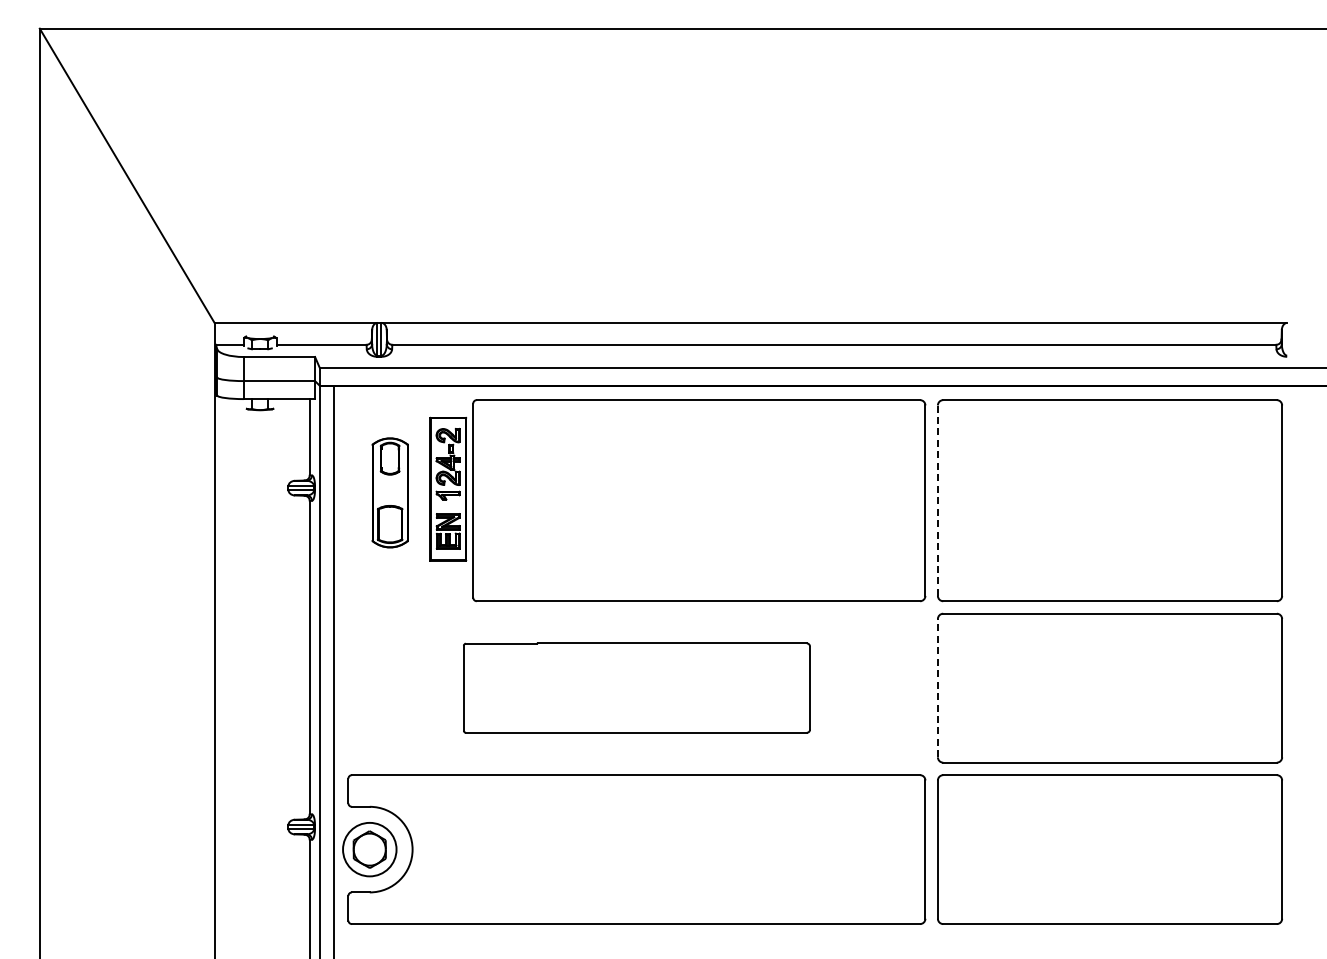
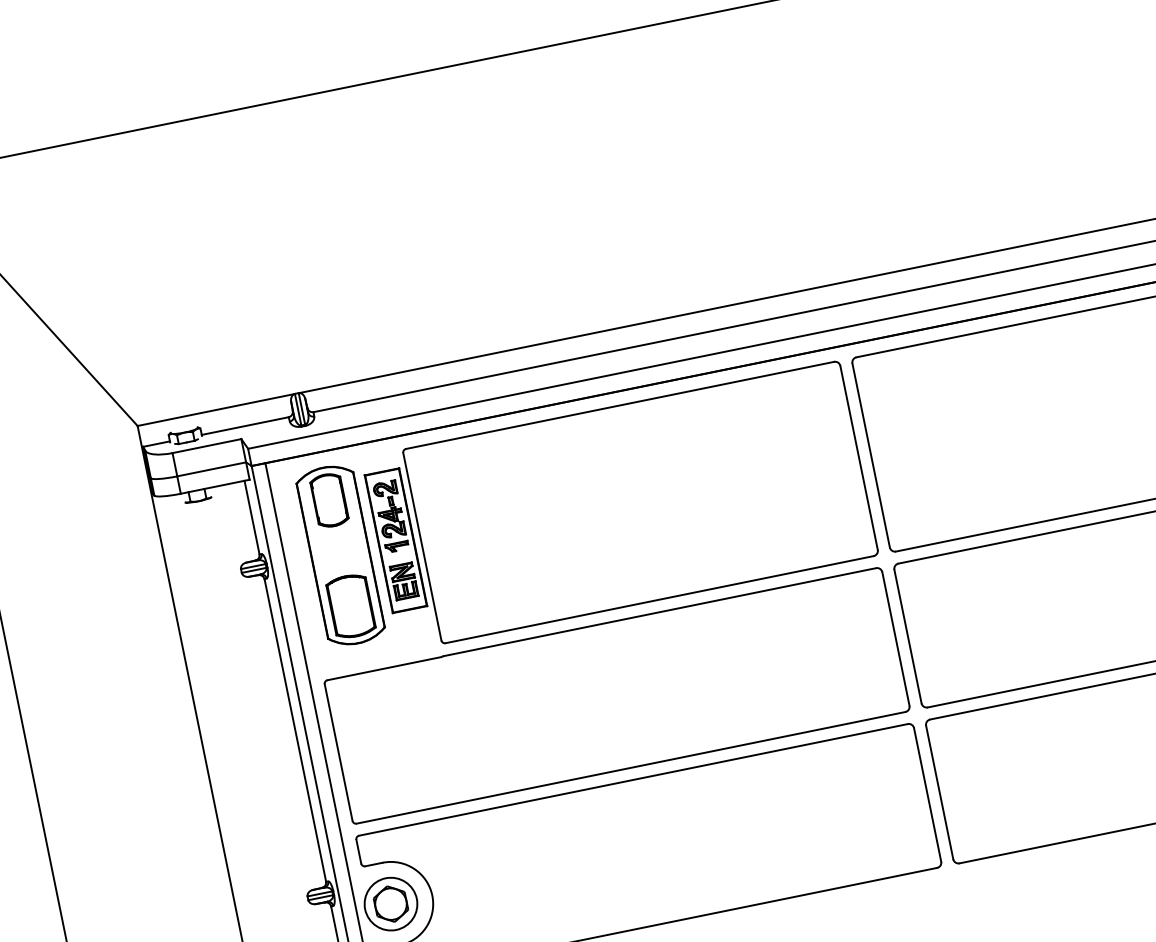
part: (389, 492) -> (339, 555), size x1.67
line: (937, 500) -> (870, 455), dashed -> solid
part: (636, 687) -> (616, 695), size x1.67
line: (937, 687) -> (907, 635), dashed -> solid

